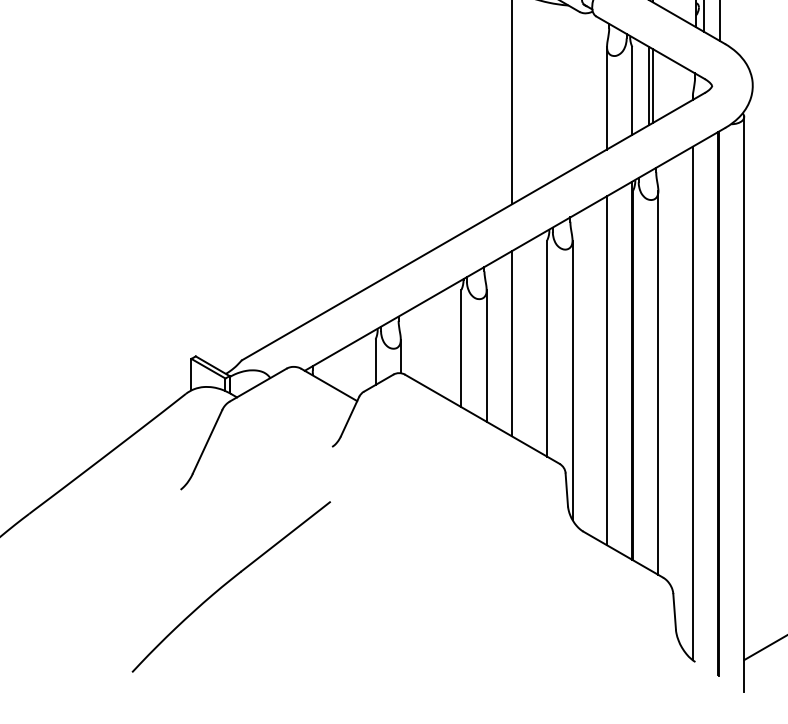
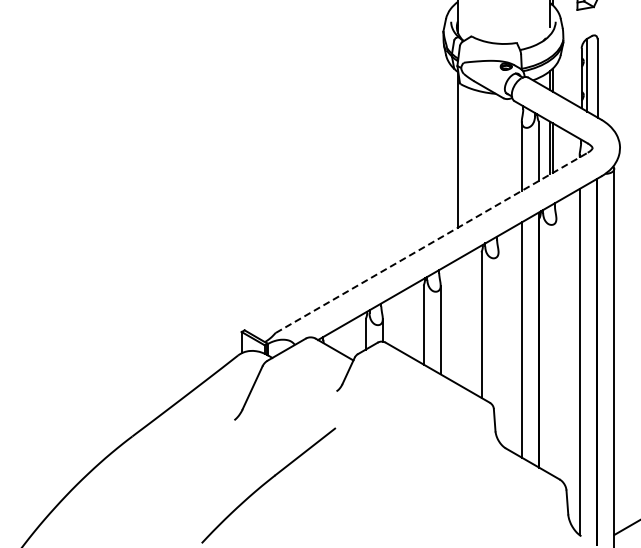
line: (474, 226) -> (432, 242), solid -> dashed
line: (511, 343) -> (457, 321), removed
line: (572, 380) -> (498, 346), removed
line: (658, 381) -> (556, 347), removed

